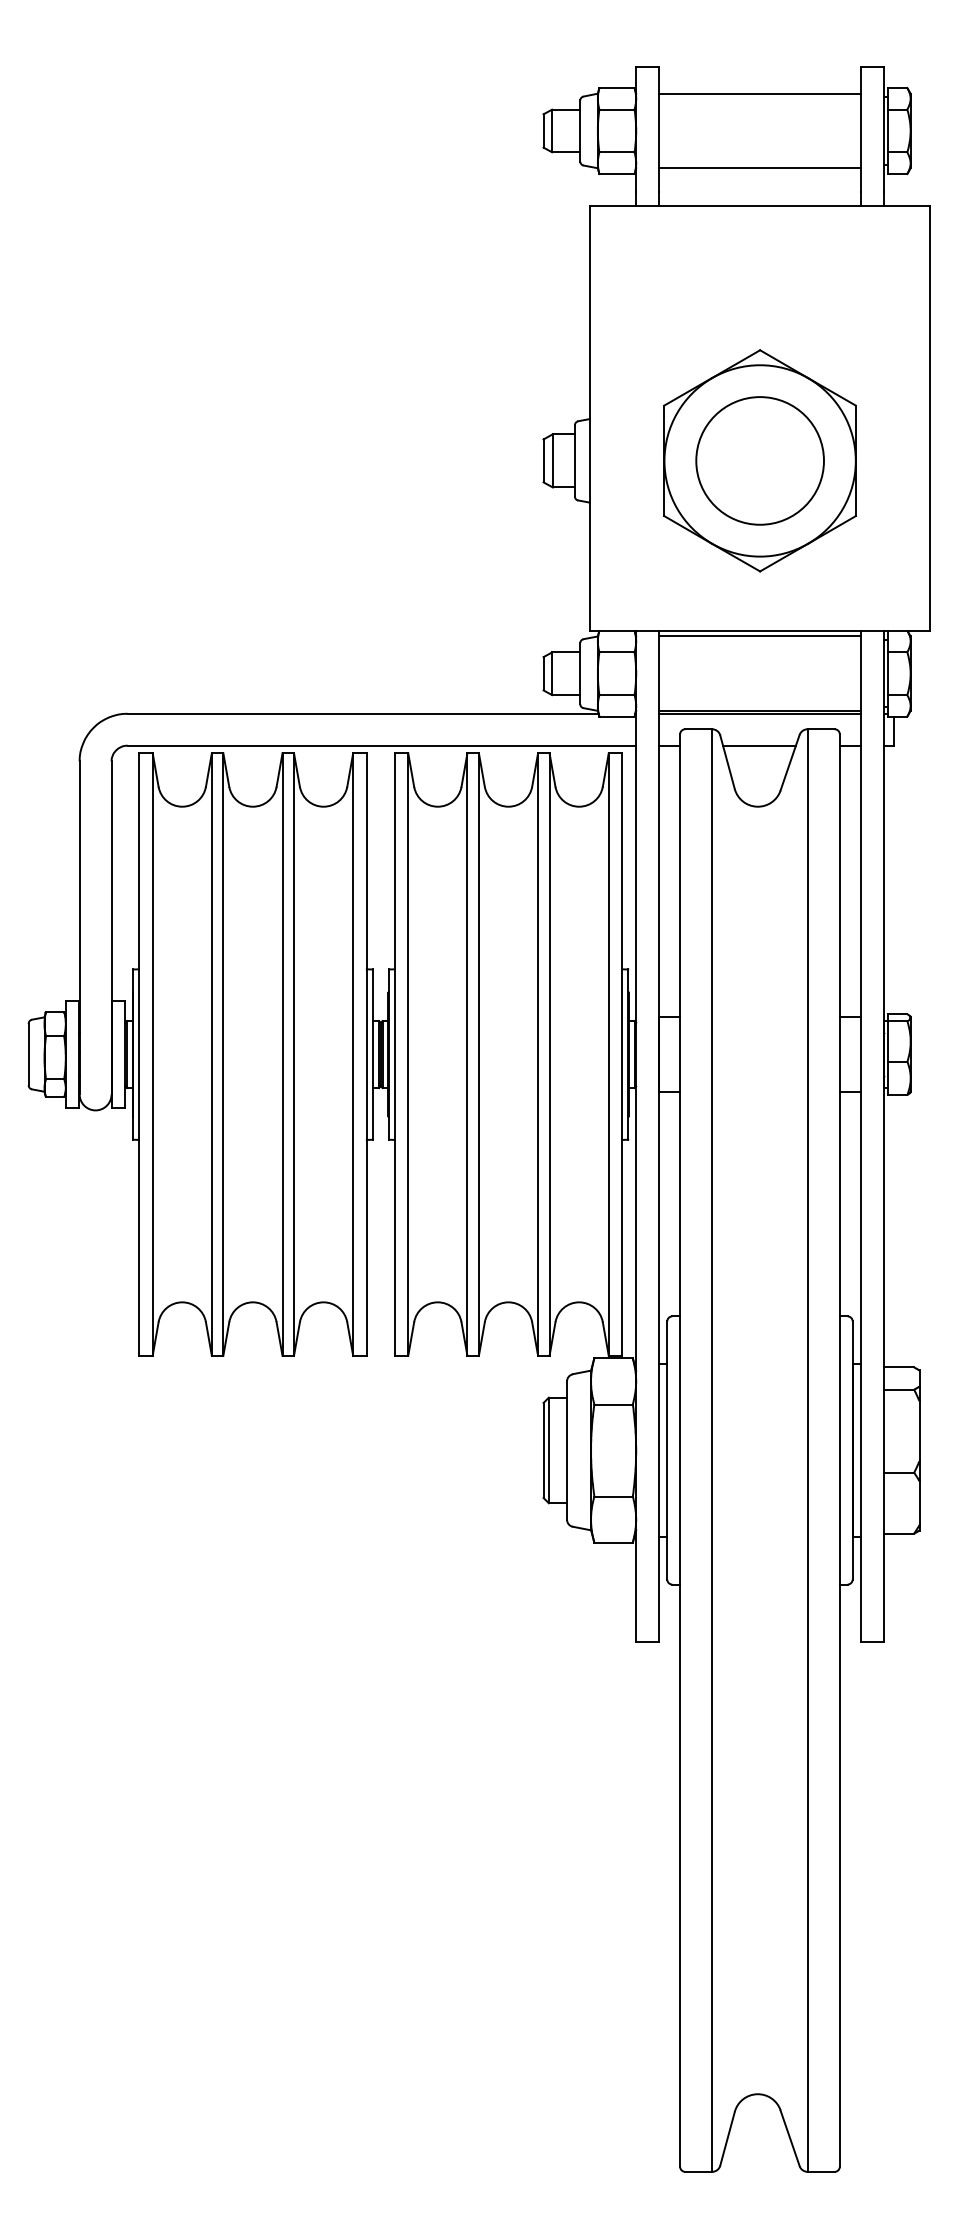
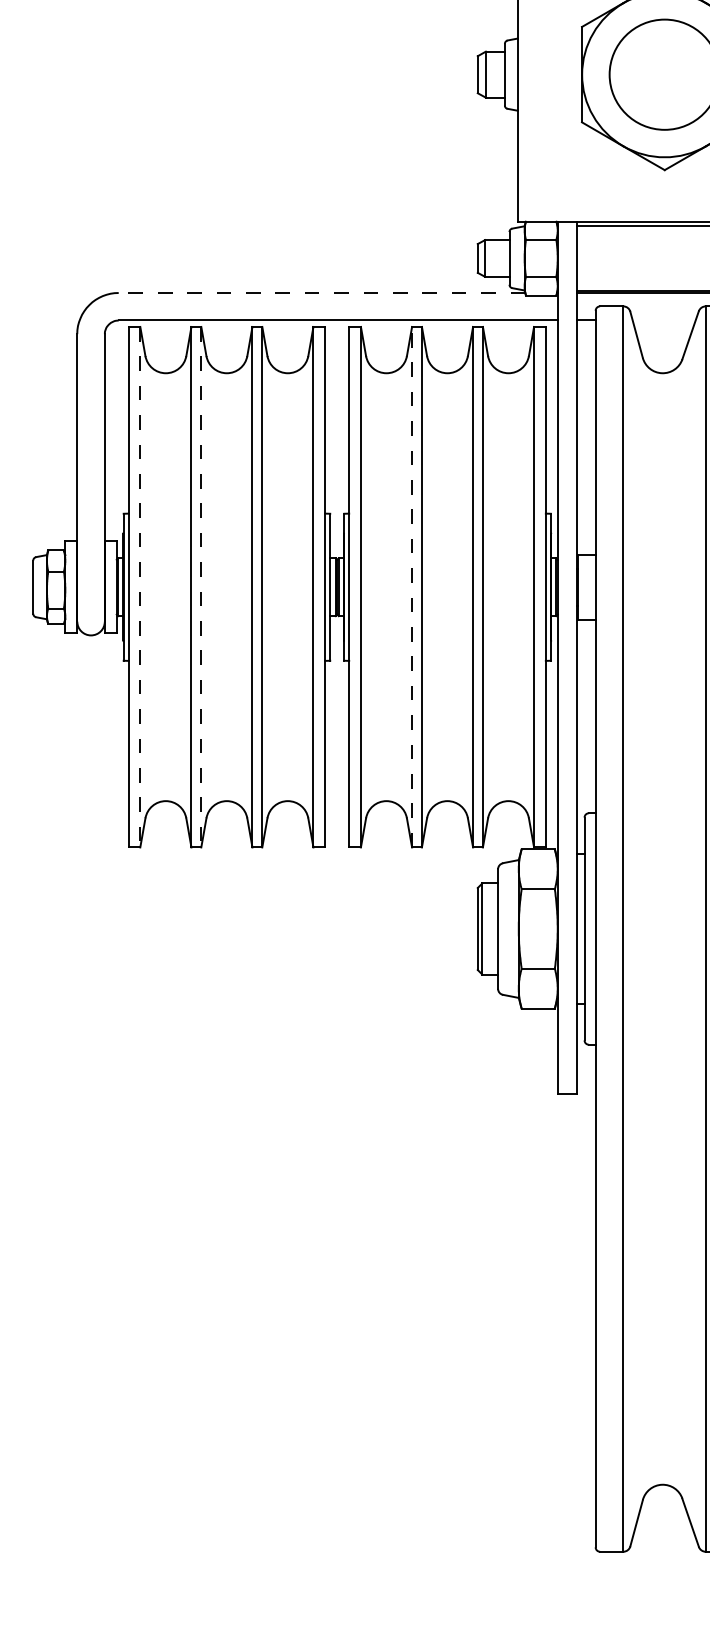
line: (362, 713) -> (321, 292), solid -> dashed
line: (759, 745) -> (664, 320), removed
line: (467, 1054) -> (412, 587), solid -> dashed
line: (152, 1055) -> (140, 588), solid -> dashed
line: (223, 1055) -> (201, 588), solid -> dashed

